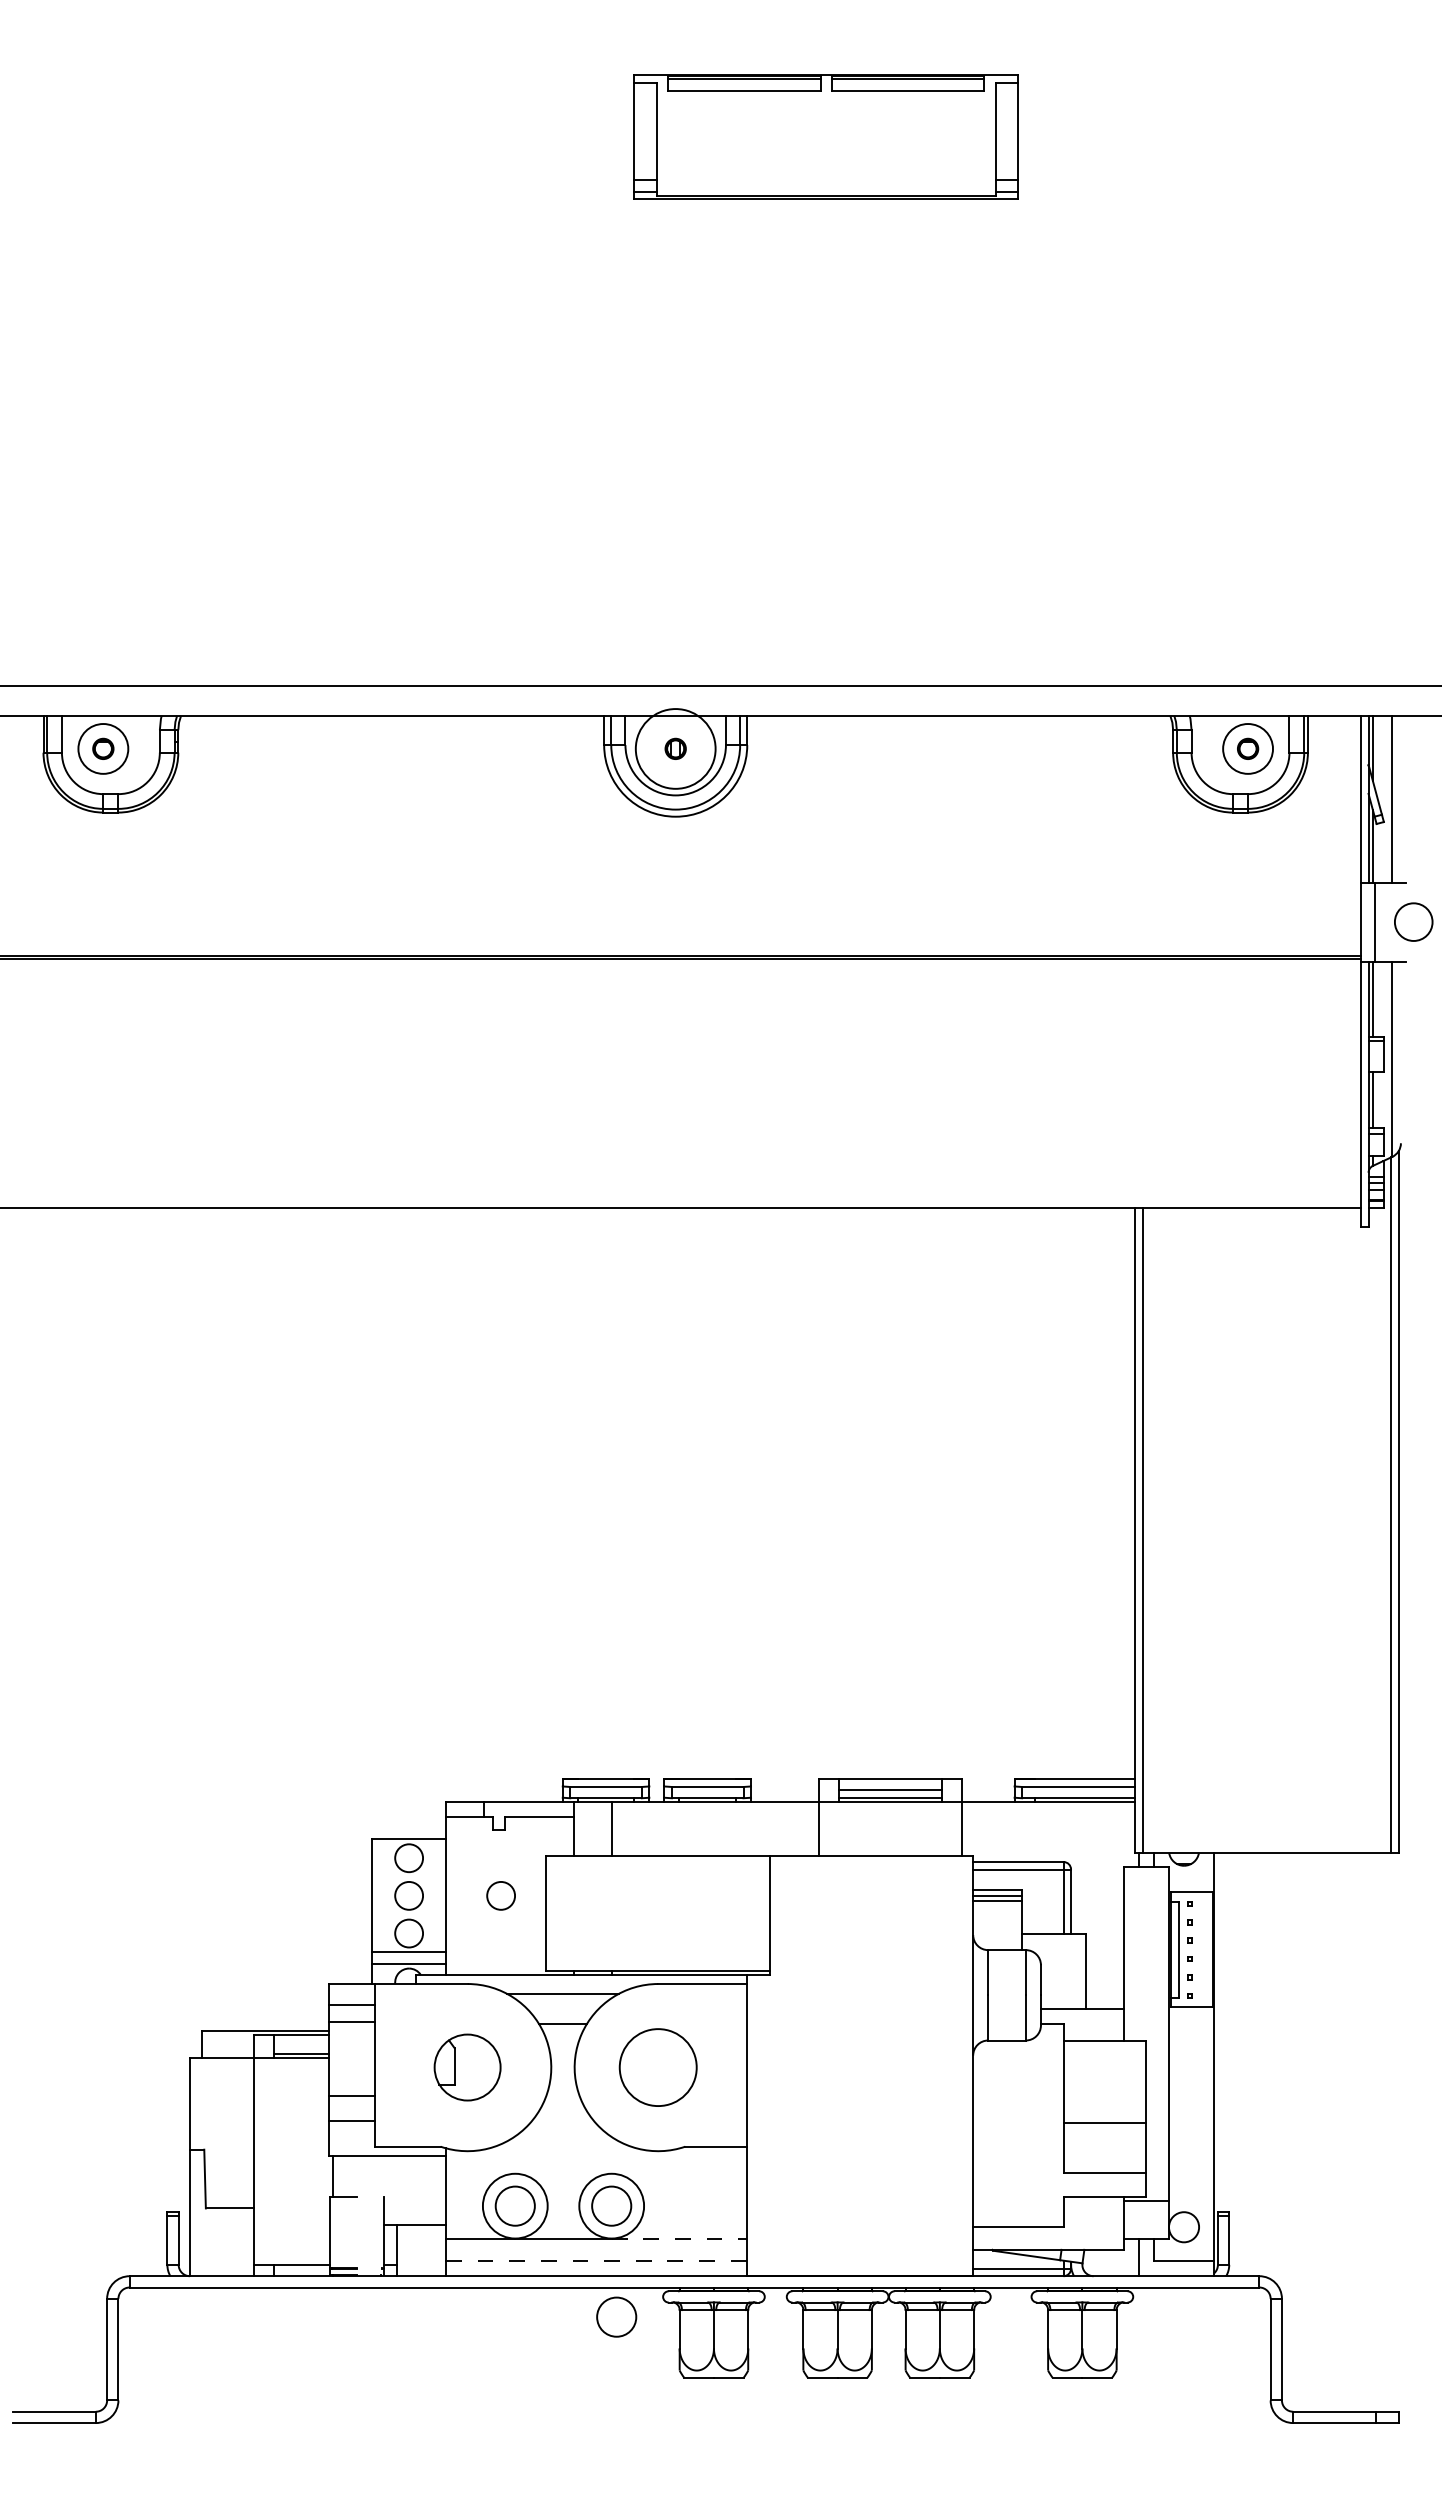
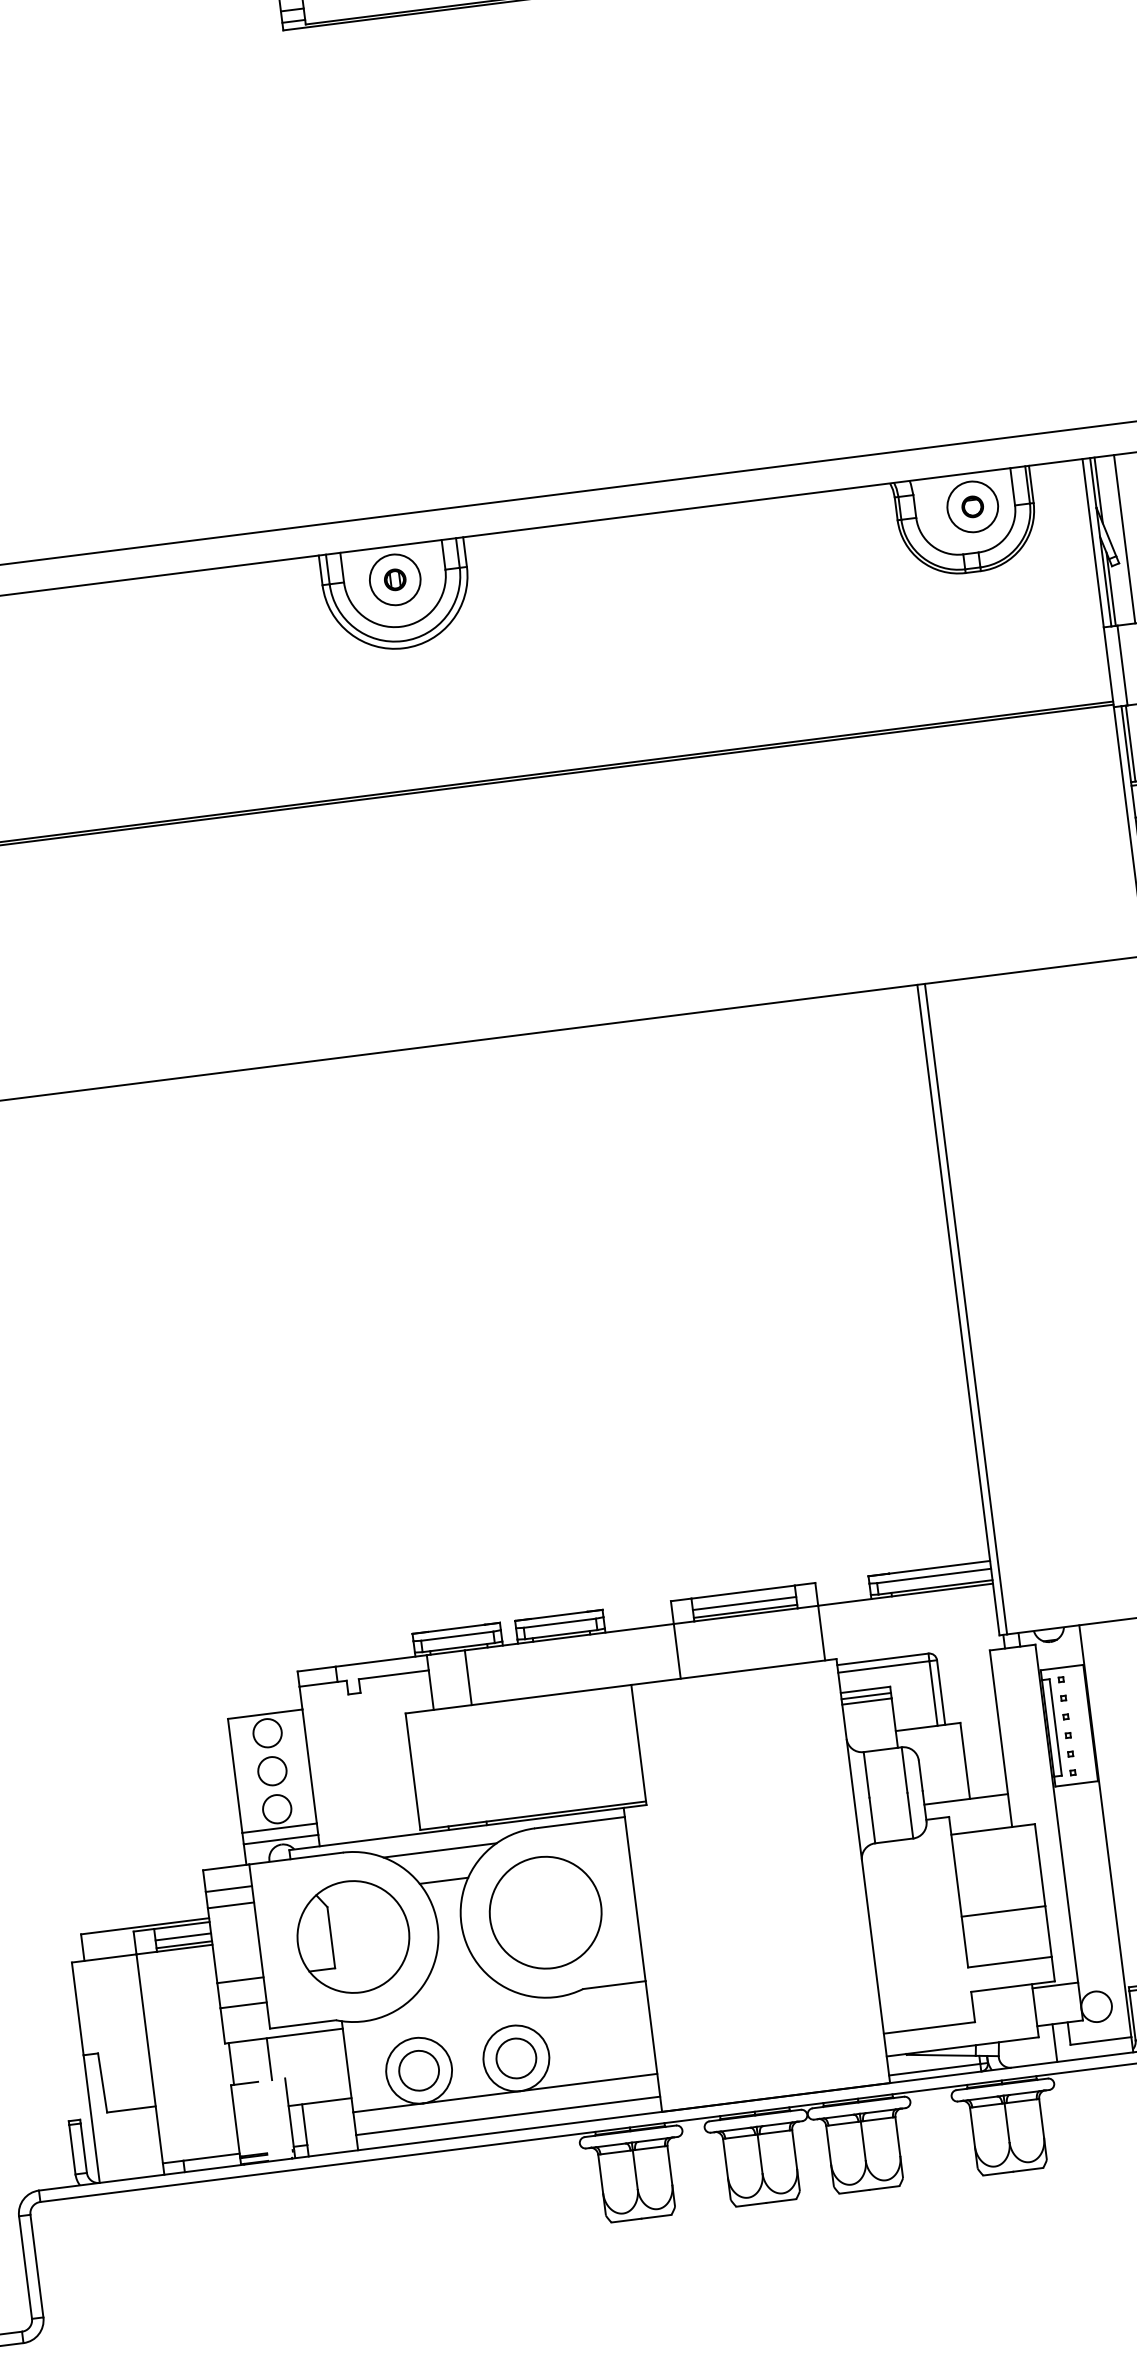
circle: (675, 748) -> (394, 579), size x0.62
circle: (500, 1895) -> (364, 1759), removed
line: (301, 2046) -> (183, 1936), added
part: (467, 2067) -> (353, 1936), size x1.67
circle: (658, 2067) -> (545, 1912), size x1.43
line: (370, 2176) -> (269, 2059), added
line: (679, 2238) -> (588, 2082), dashed -> solid
line: (596, 2261) -> (508, 2116), dashed -> solid
circle: (616, 2316) -> (535, 2169), removed

